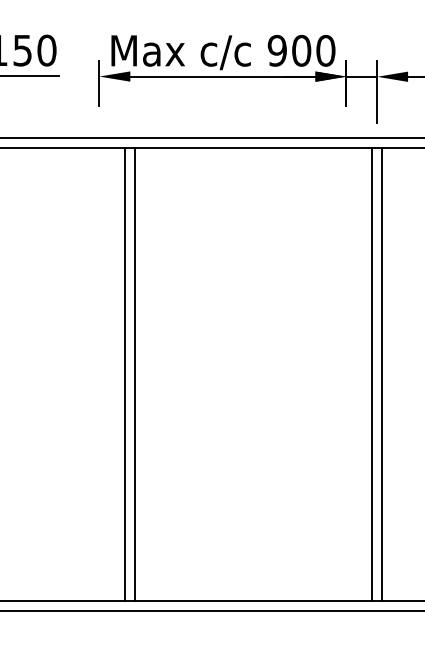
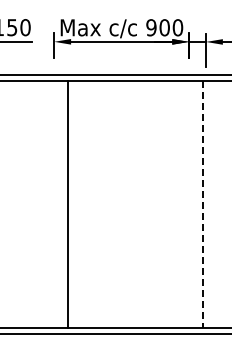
line: (134, 374) -> (73, 204), removed
line: (372, 374) -> (203, 204), solid -> dashed
line: (381, 374) -> (208, 204), removed

